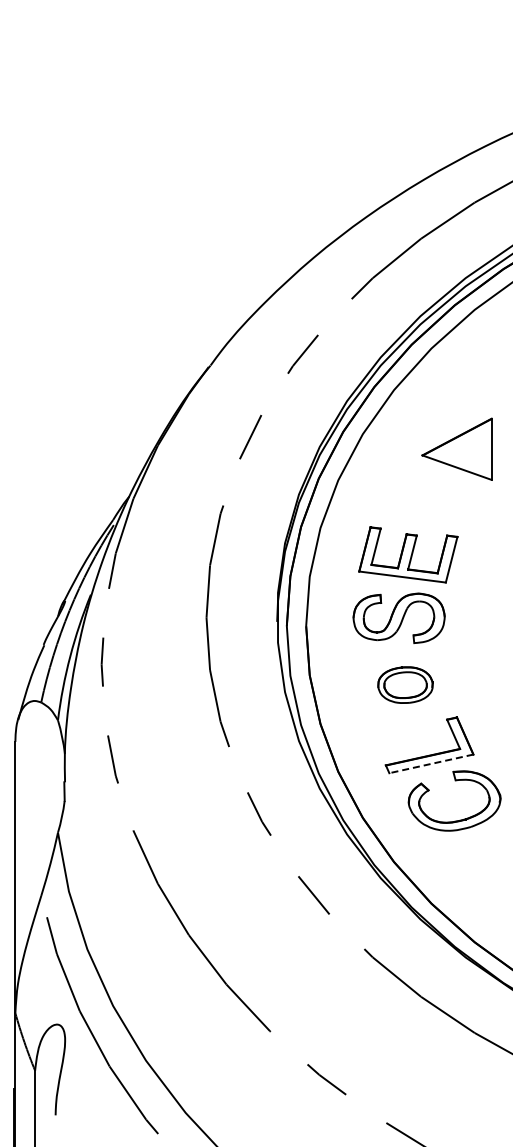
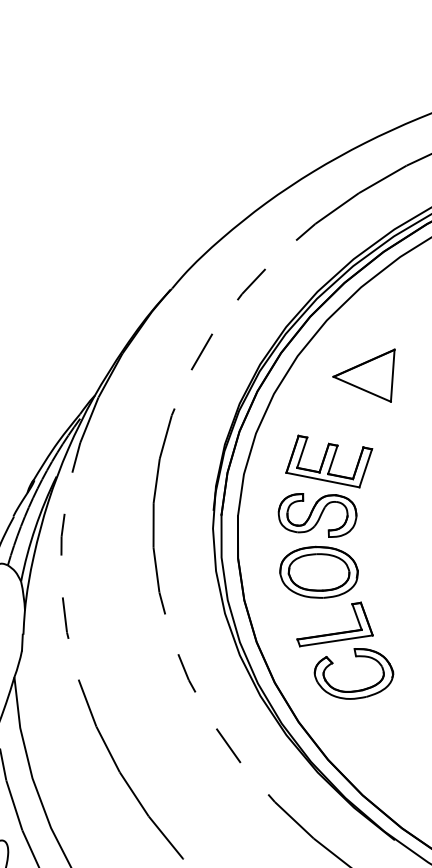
part: (456, 448) -> (362, 372), moved
part: (405, 684) -> (319, 571), size x1.67
line: (430, 763) -> (335, 640), dashed -> solid

